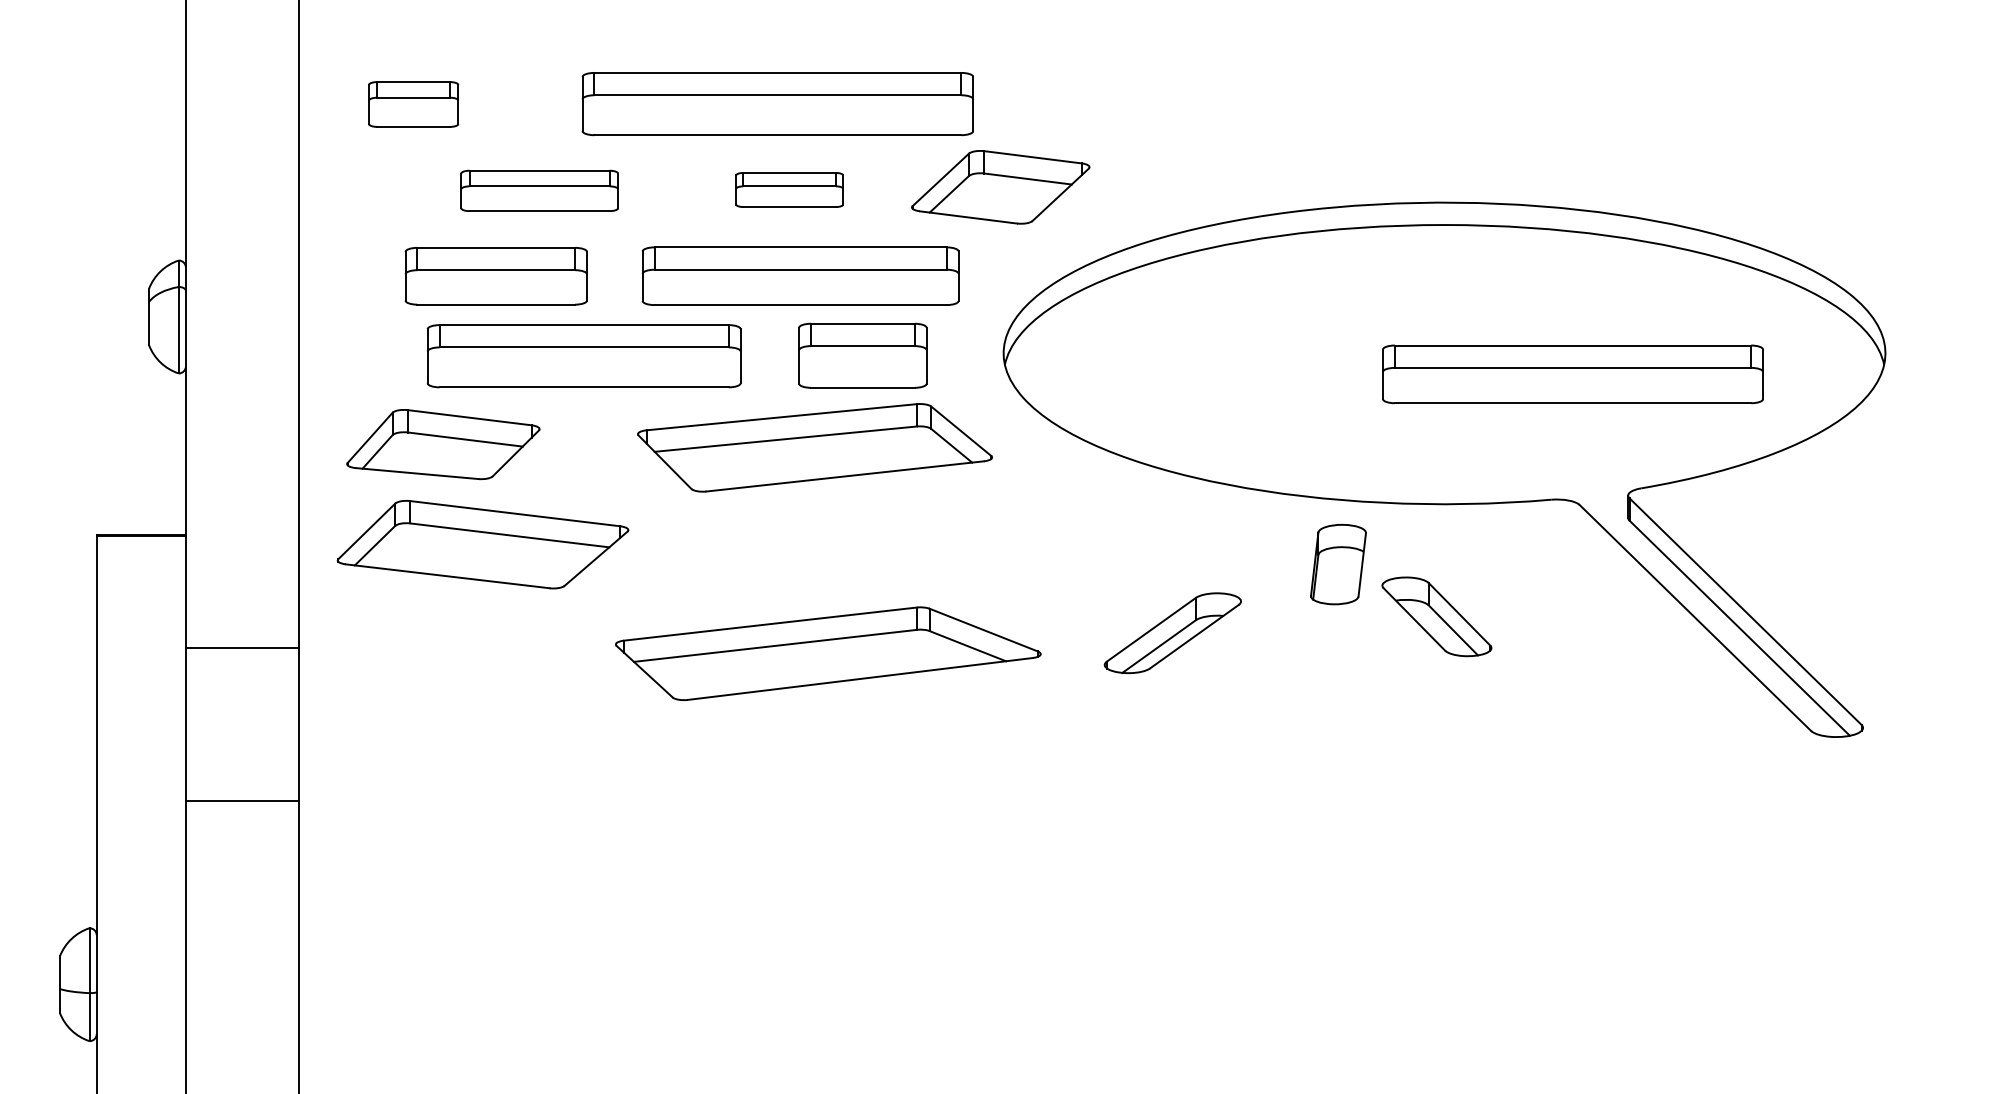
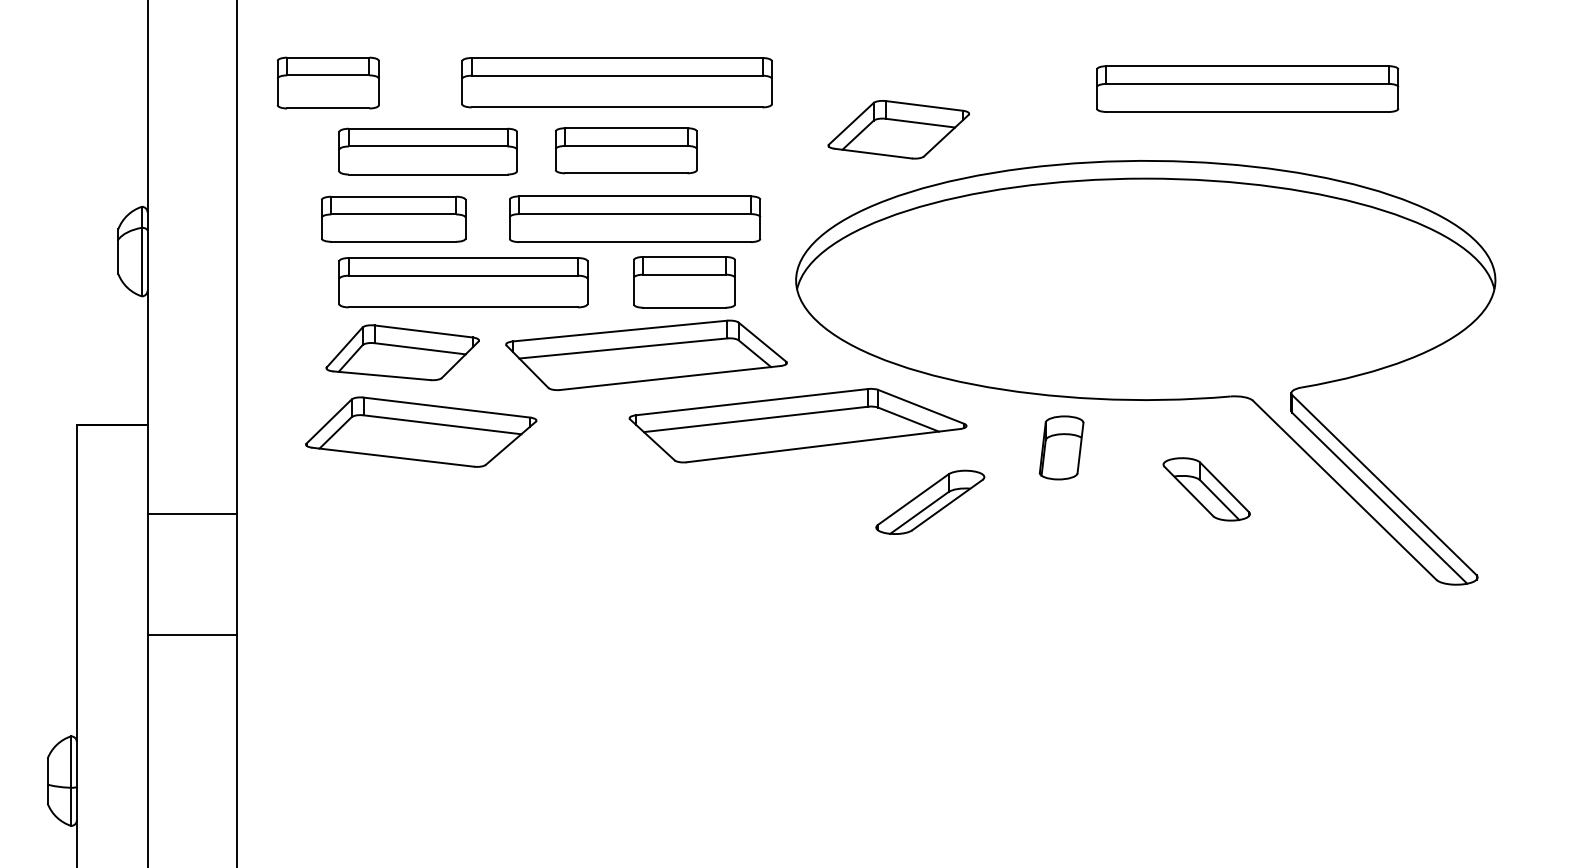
part: (412, 103) -> (327, 82), size x1.43
part: (1000, 187) -> (898, 129), moved
part: (789, 189) -> (626, 150), size x1.67
part: (538, 190) -> (427, 151), size x1.43
part: (1572, 373) -> (1247, 88), moved
part: (443, 444) -> (402, 352), moved
part: (483, 543) -> (421, 431), moved
part: (1436, 616) -> (1206, 489), moved
part: (827, 653) -> (797, 425), moved

